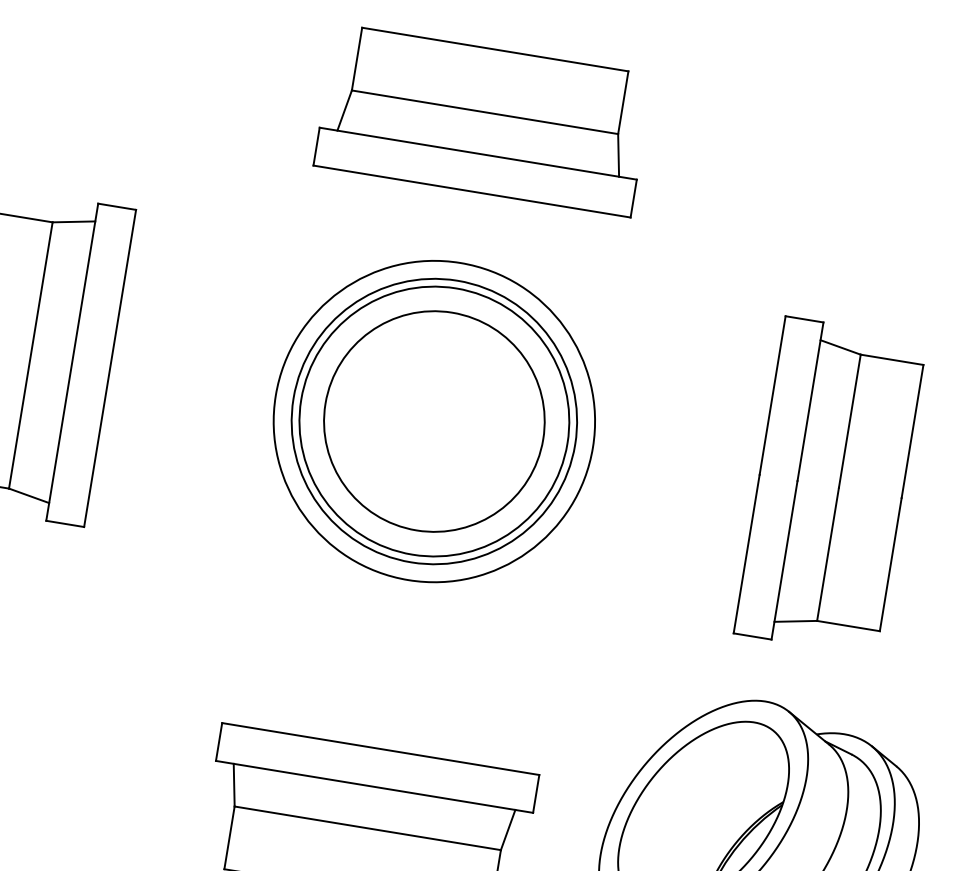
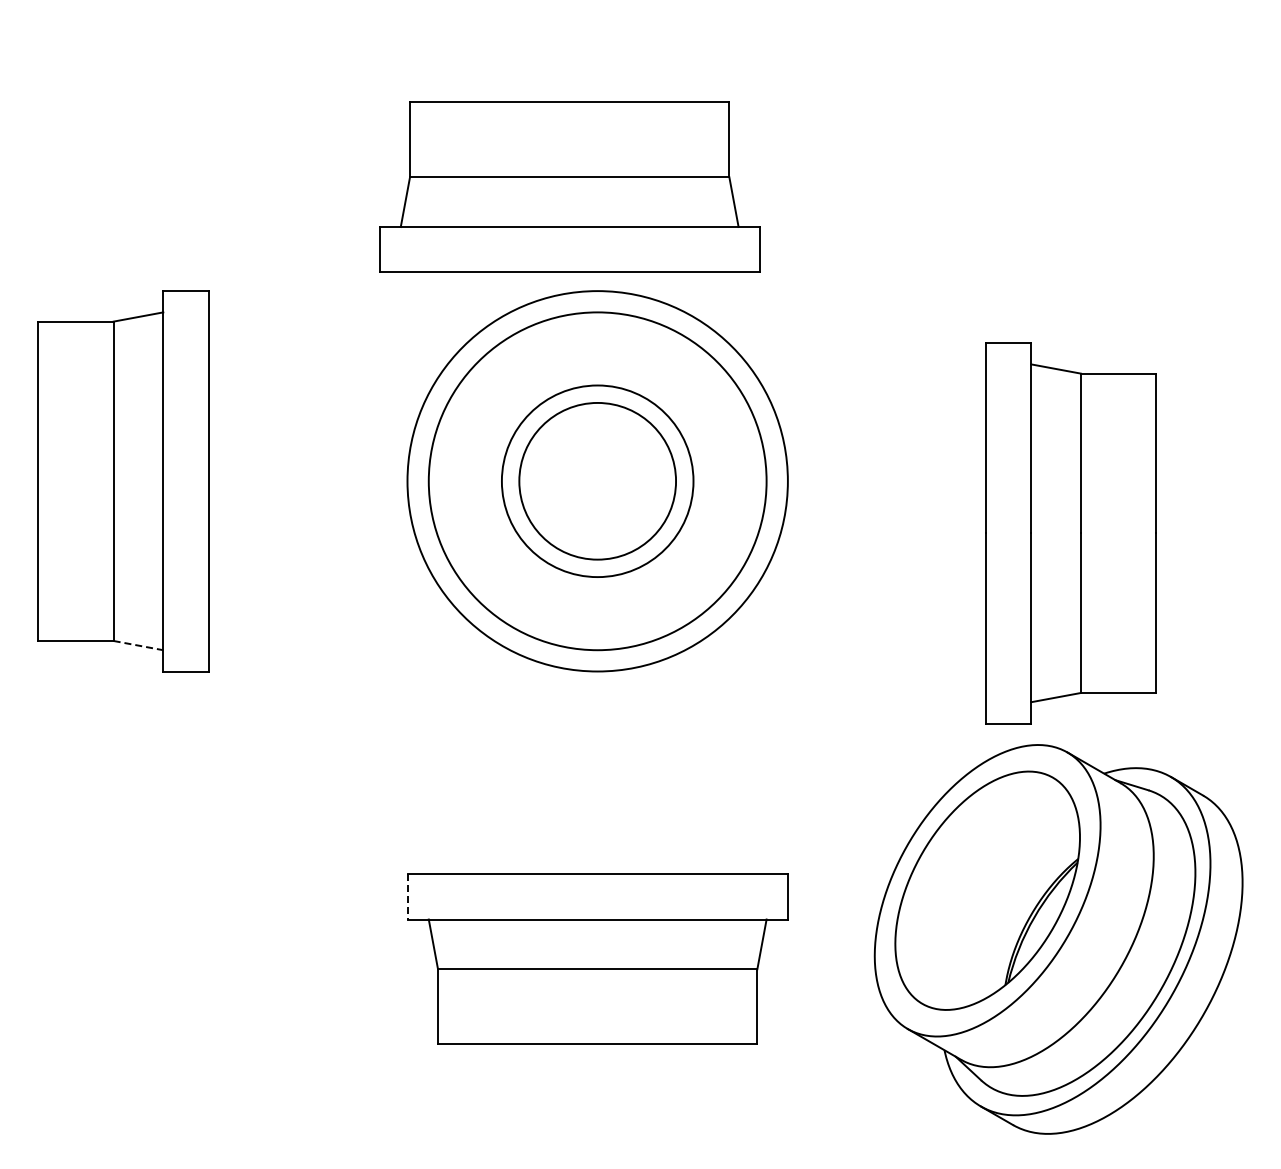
part: (483, 119) -> (569, 186), moved
circle: (434, 420) -> (597, 480), size x0.6
circle: (434, 420) -> (597, 480), size x0.6
part: (830, 486) -> (1070, 533), moved
line: (29, 495) -> (138, 645), solid -> dashed
line: (219, 741) -> (407, 896), solid -> dashed

